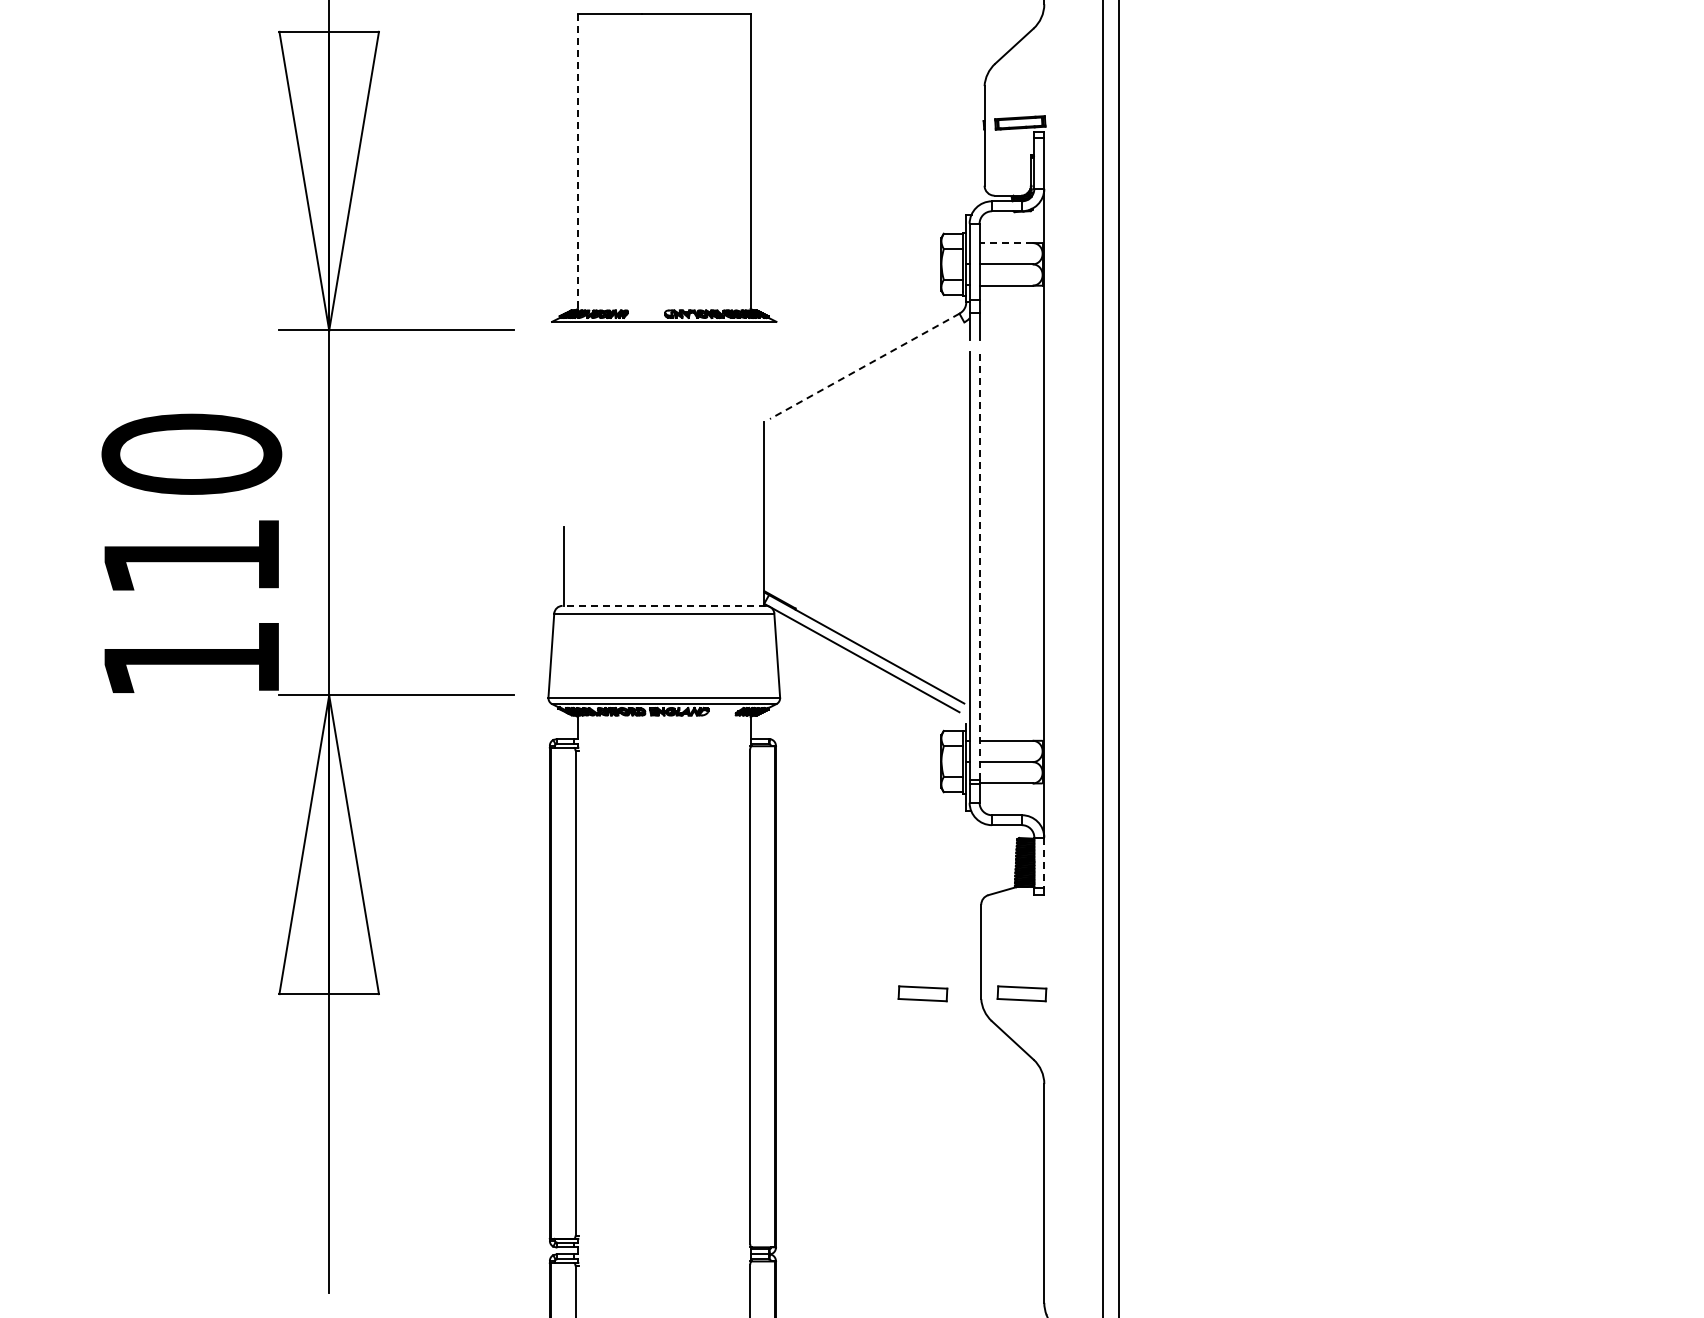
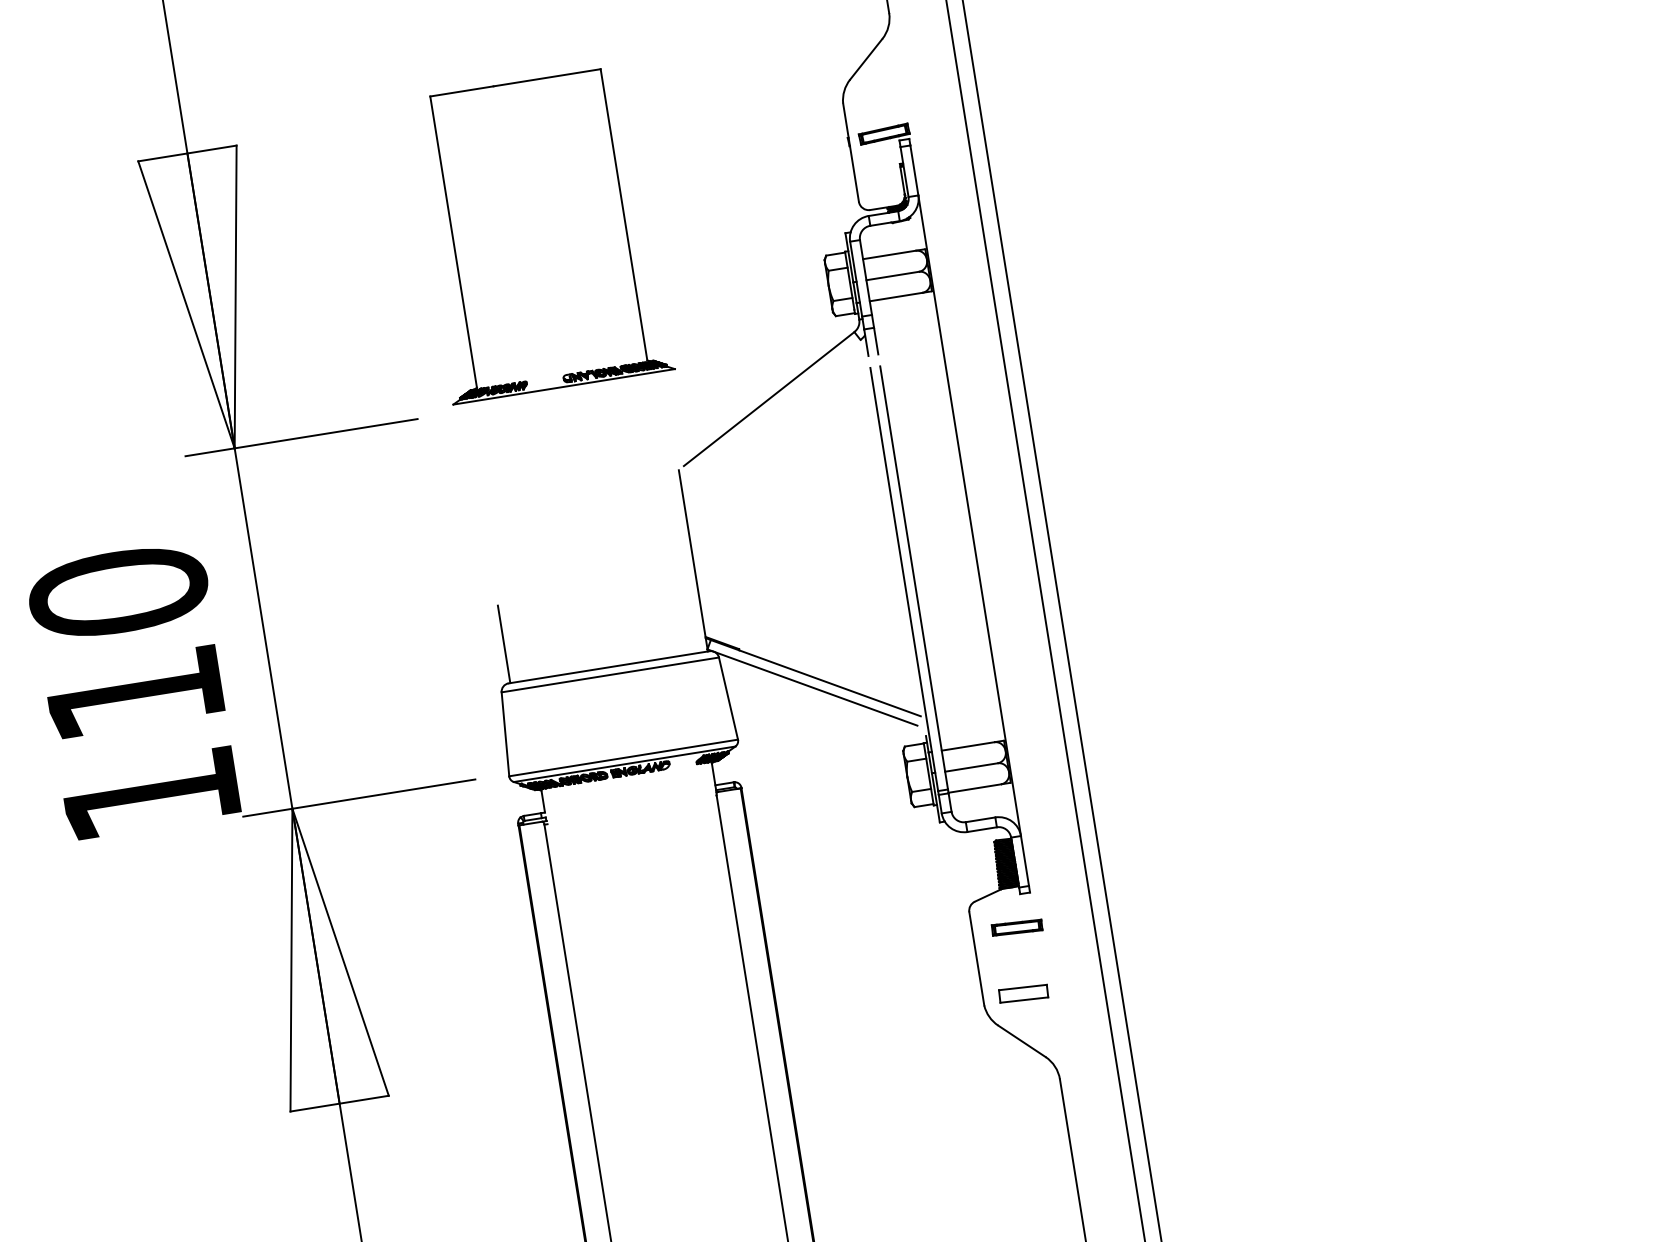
line: (578, 161) -> (454, 242), dashed -> solid
line: (1006, 243) -> (889, 255), dashed -> solid
line: (864, 366) -> (768, 399), dashed -> solid
line: (979, 565) -> (913, 577), dashed -> solid
line: (664, 605) -> (609, 666), dashed -> solid
line: (1044, 863) -> (1025, 861), dashed -> solid
part: (1026, 927) -> (1017, 927), added
part: (922, 993) -> (925, 1009), removed

